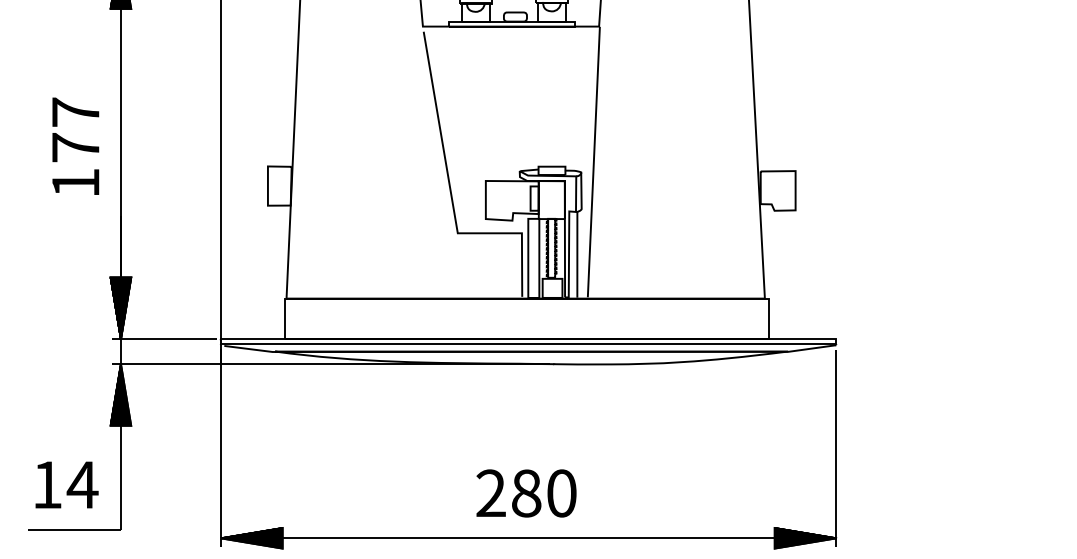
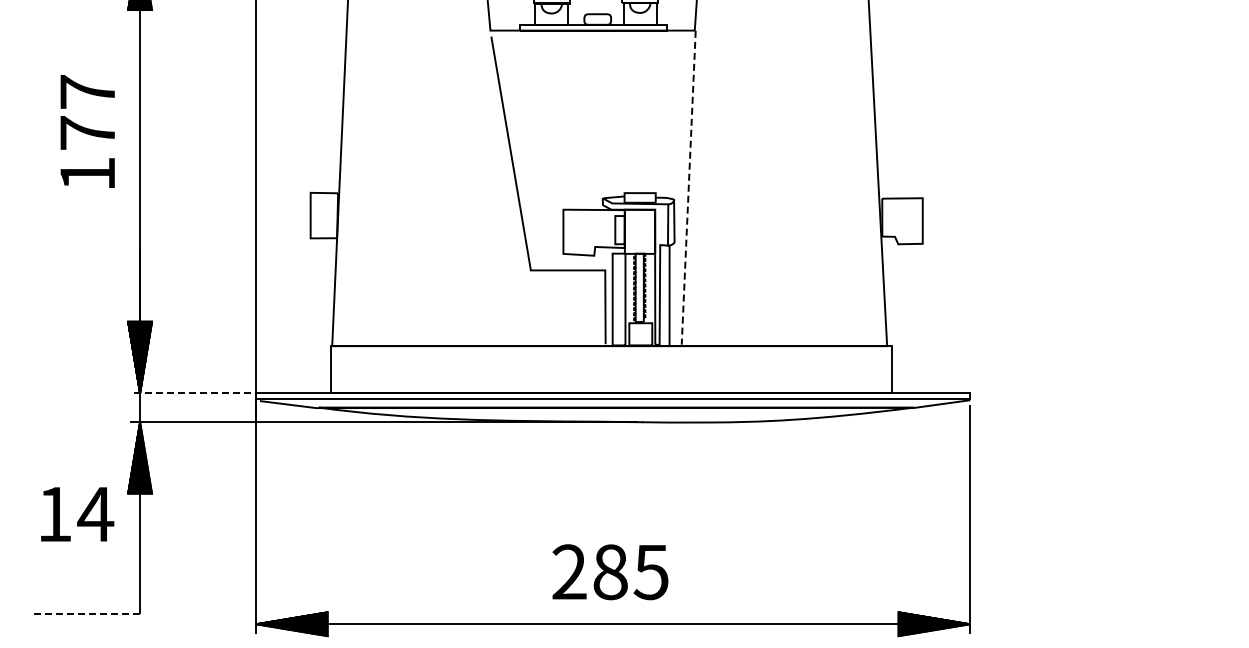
text: (75, 146) -> (87, 131), moved
line: (593, 162) -> (688, 188), solid -> dashed
line: (164, 339) -> (190, 393), solid -> dashed
text: (66, 485) -> (77, 514), moved
text: (560, 493) -> (650, 572), 280 -> 285
line: (73, 529) -> (85, 614), solid -> dashed

